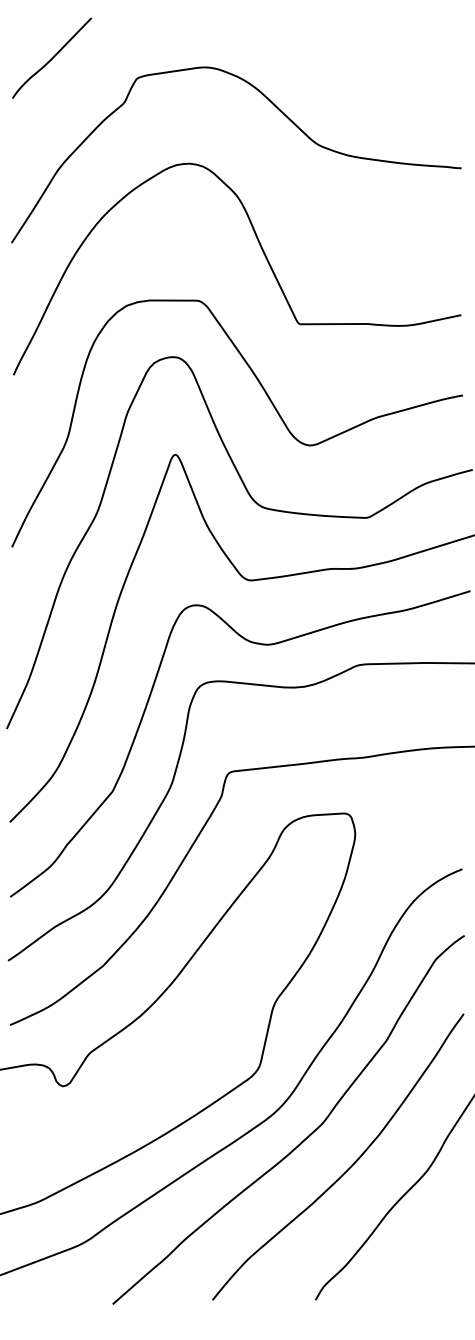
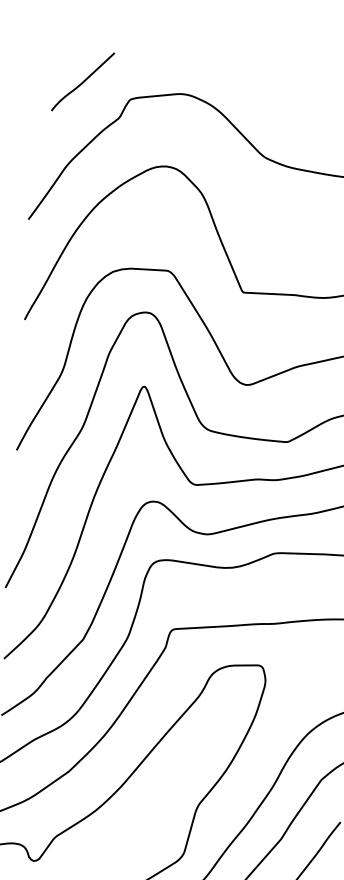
curve: (52, 57) -> (83, 81), moved

